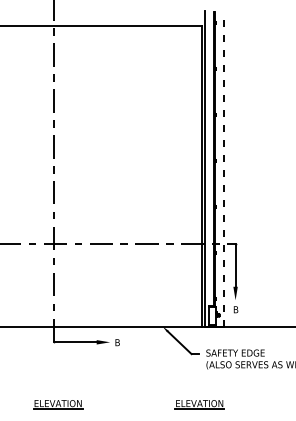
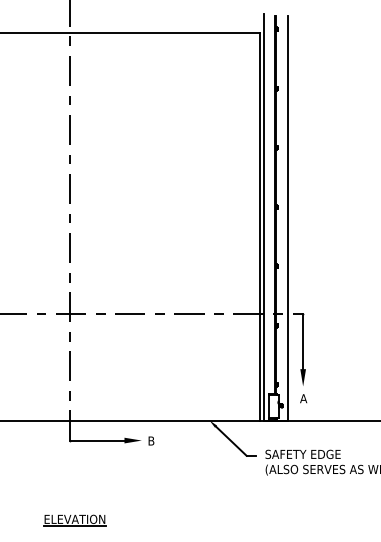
line: (223, 169) -> (287, 218), dashed -> solid
text: (235, 309) -> (303, 398), B -> A
part: (199, 404) -> (256, 520), removed

